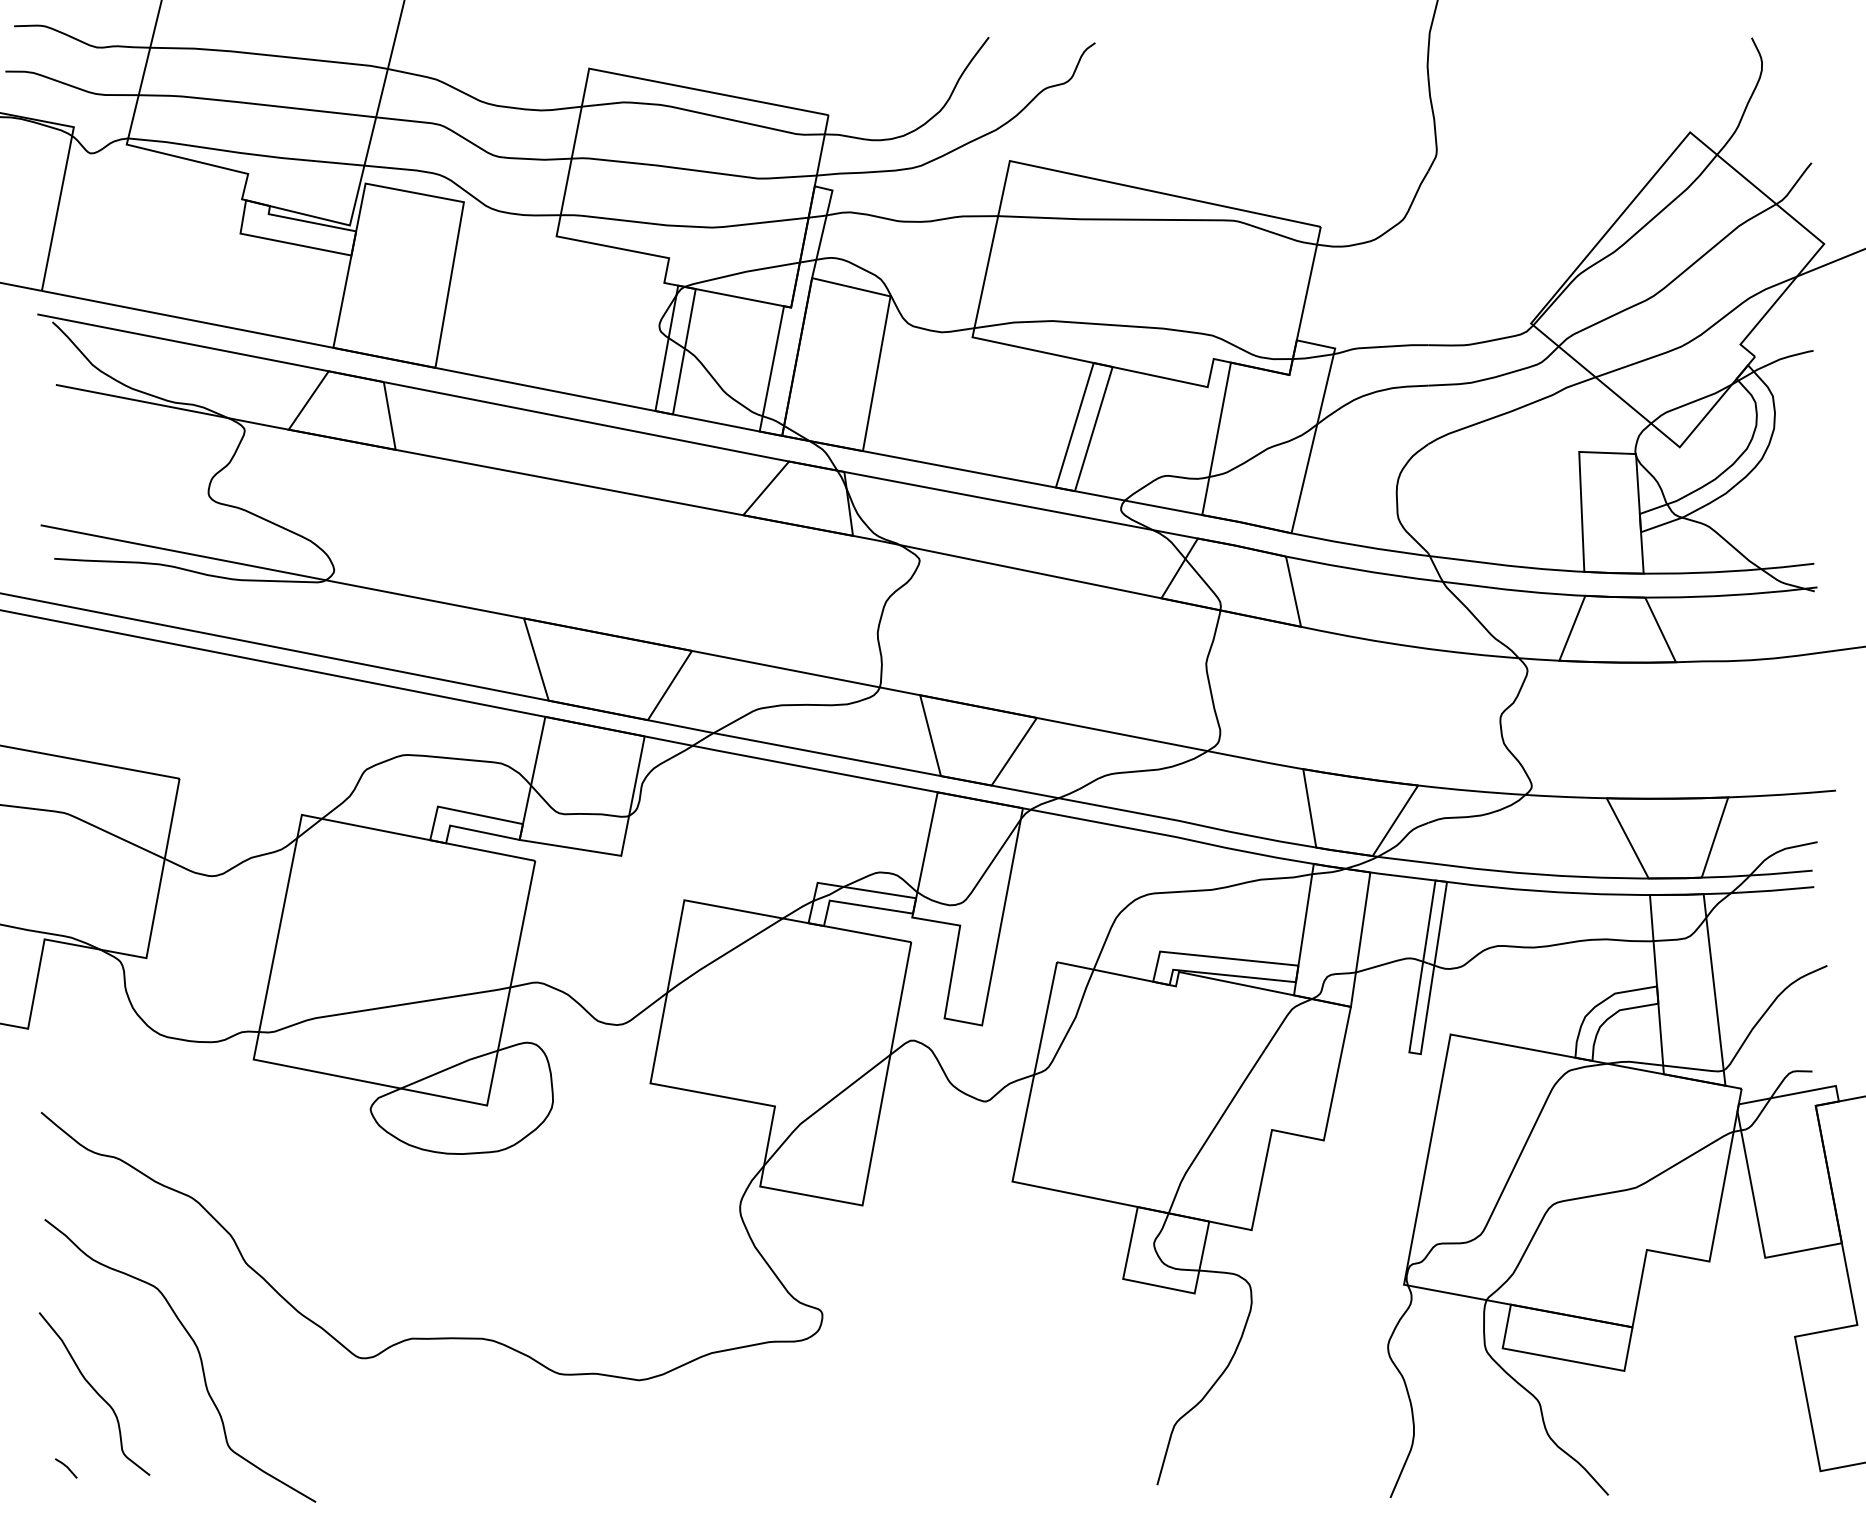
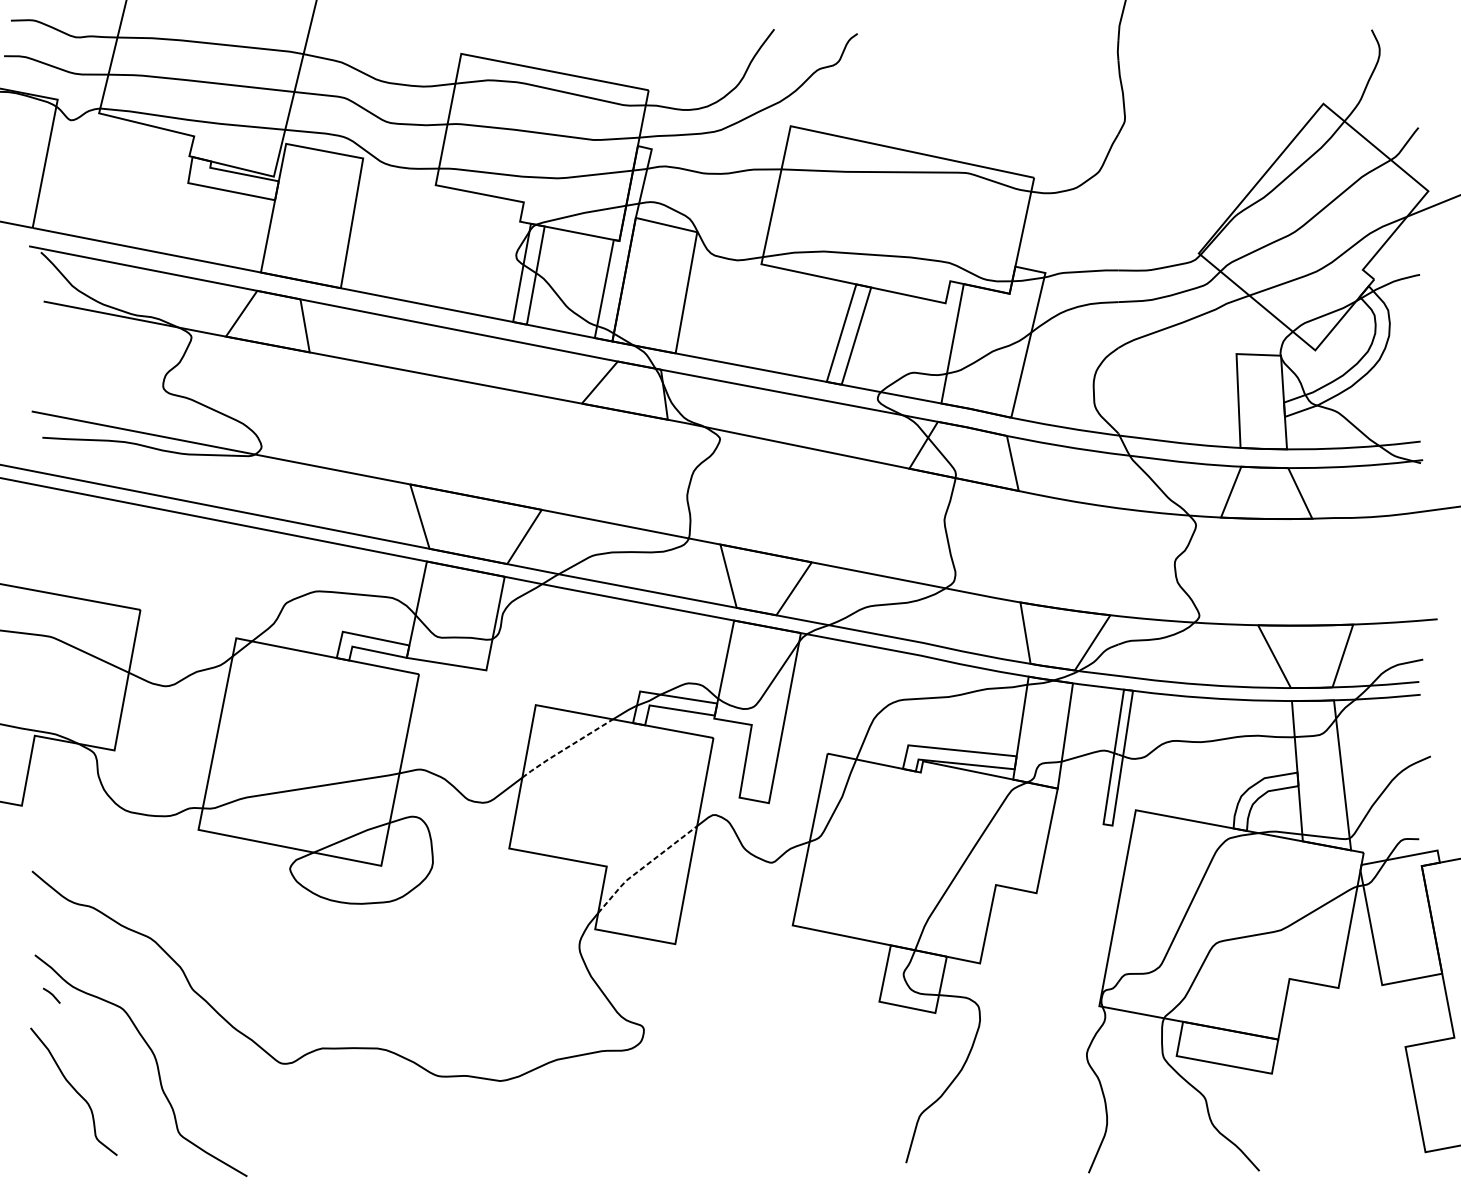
line: (723, 955) -> (566, 748), solid -> dashed
line: (822, 1107) -> (643, 867), solid -> dashed
line: (66, 1467) -> (51, 995), moved

